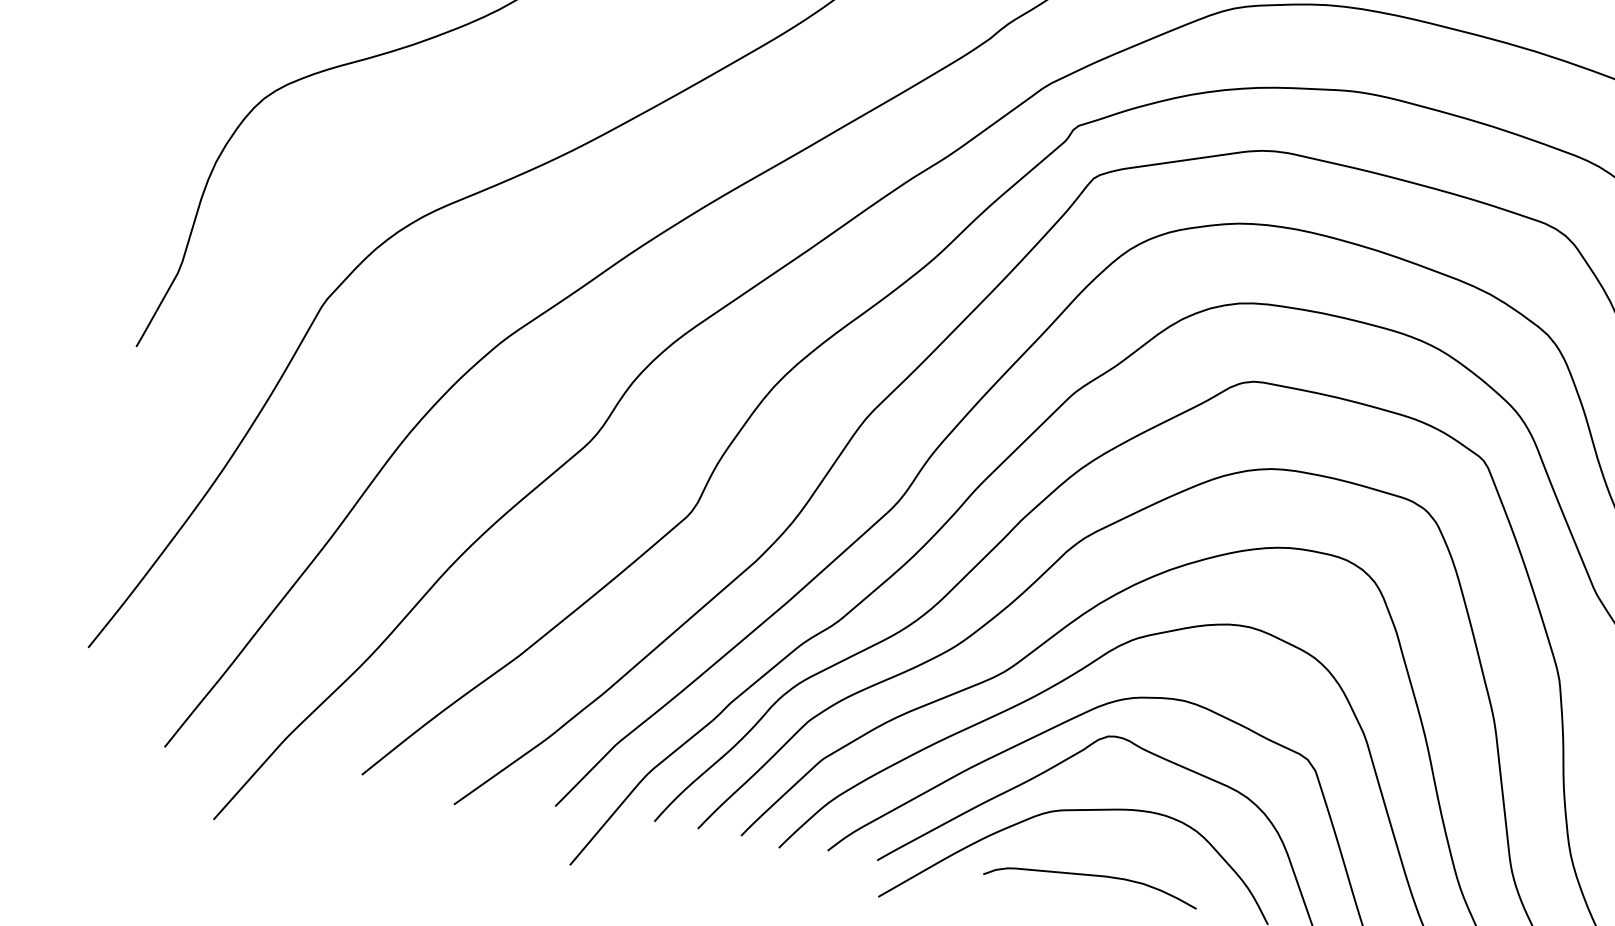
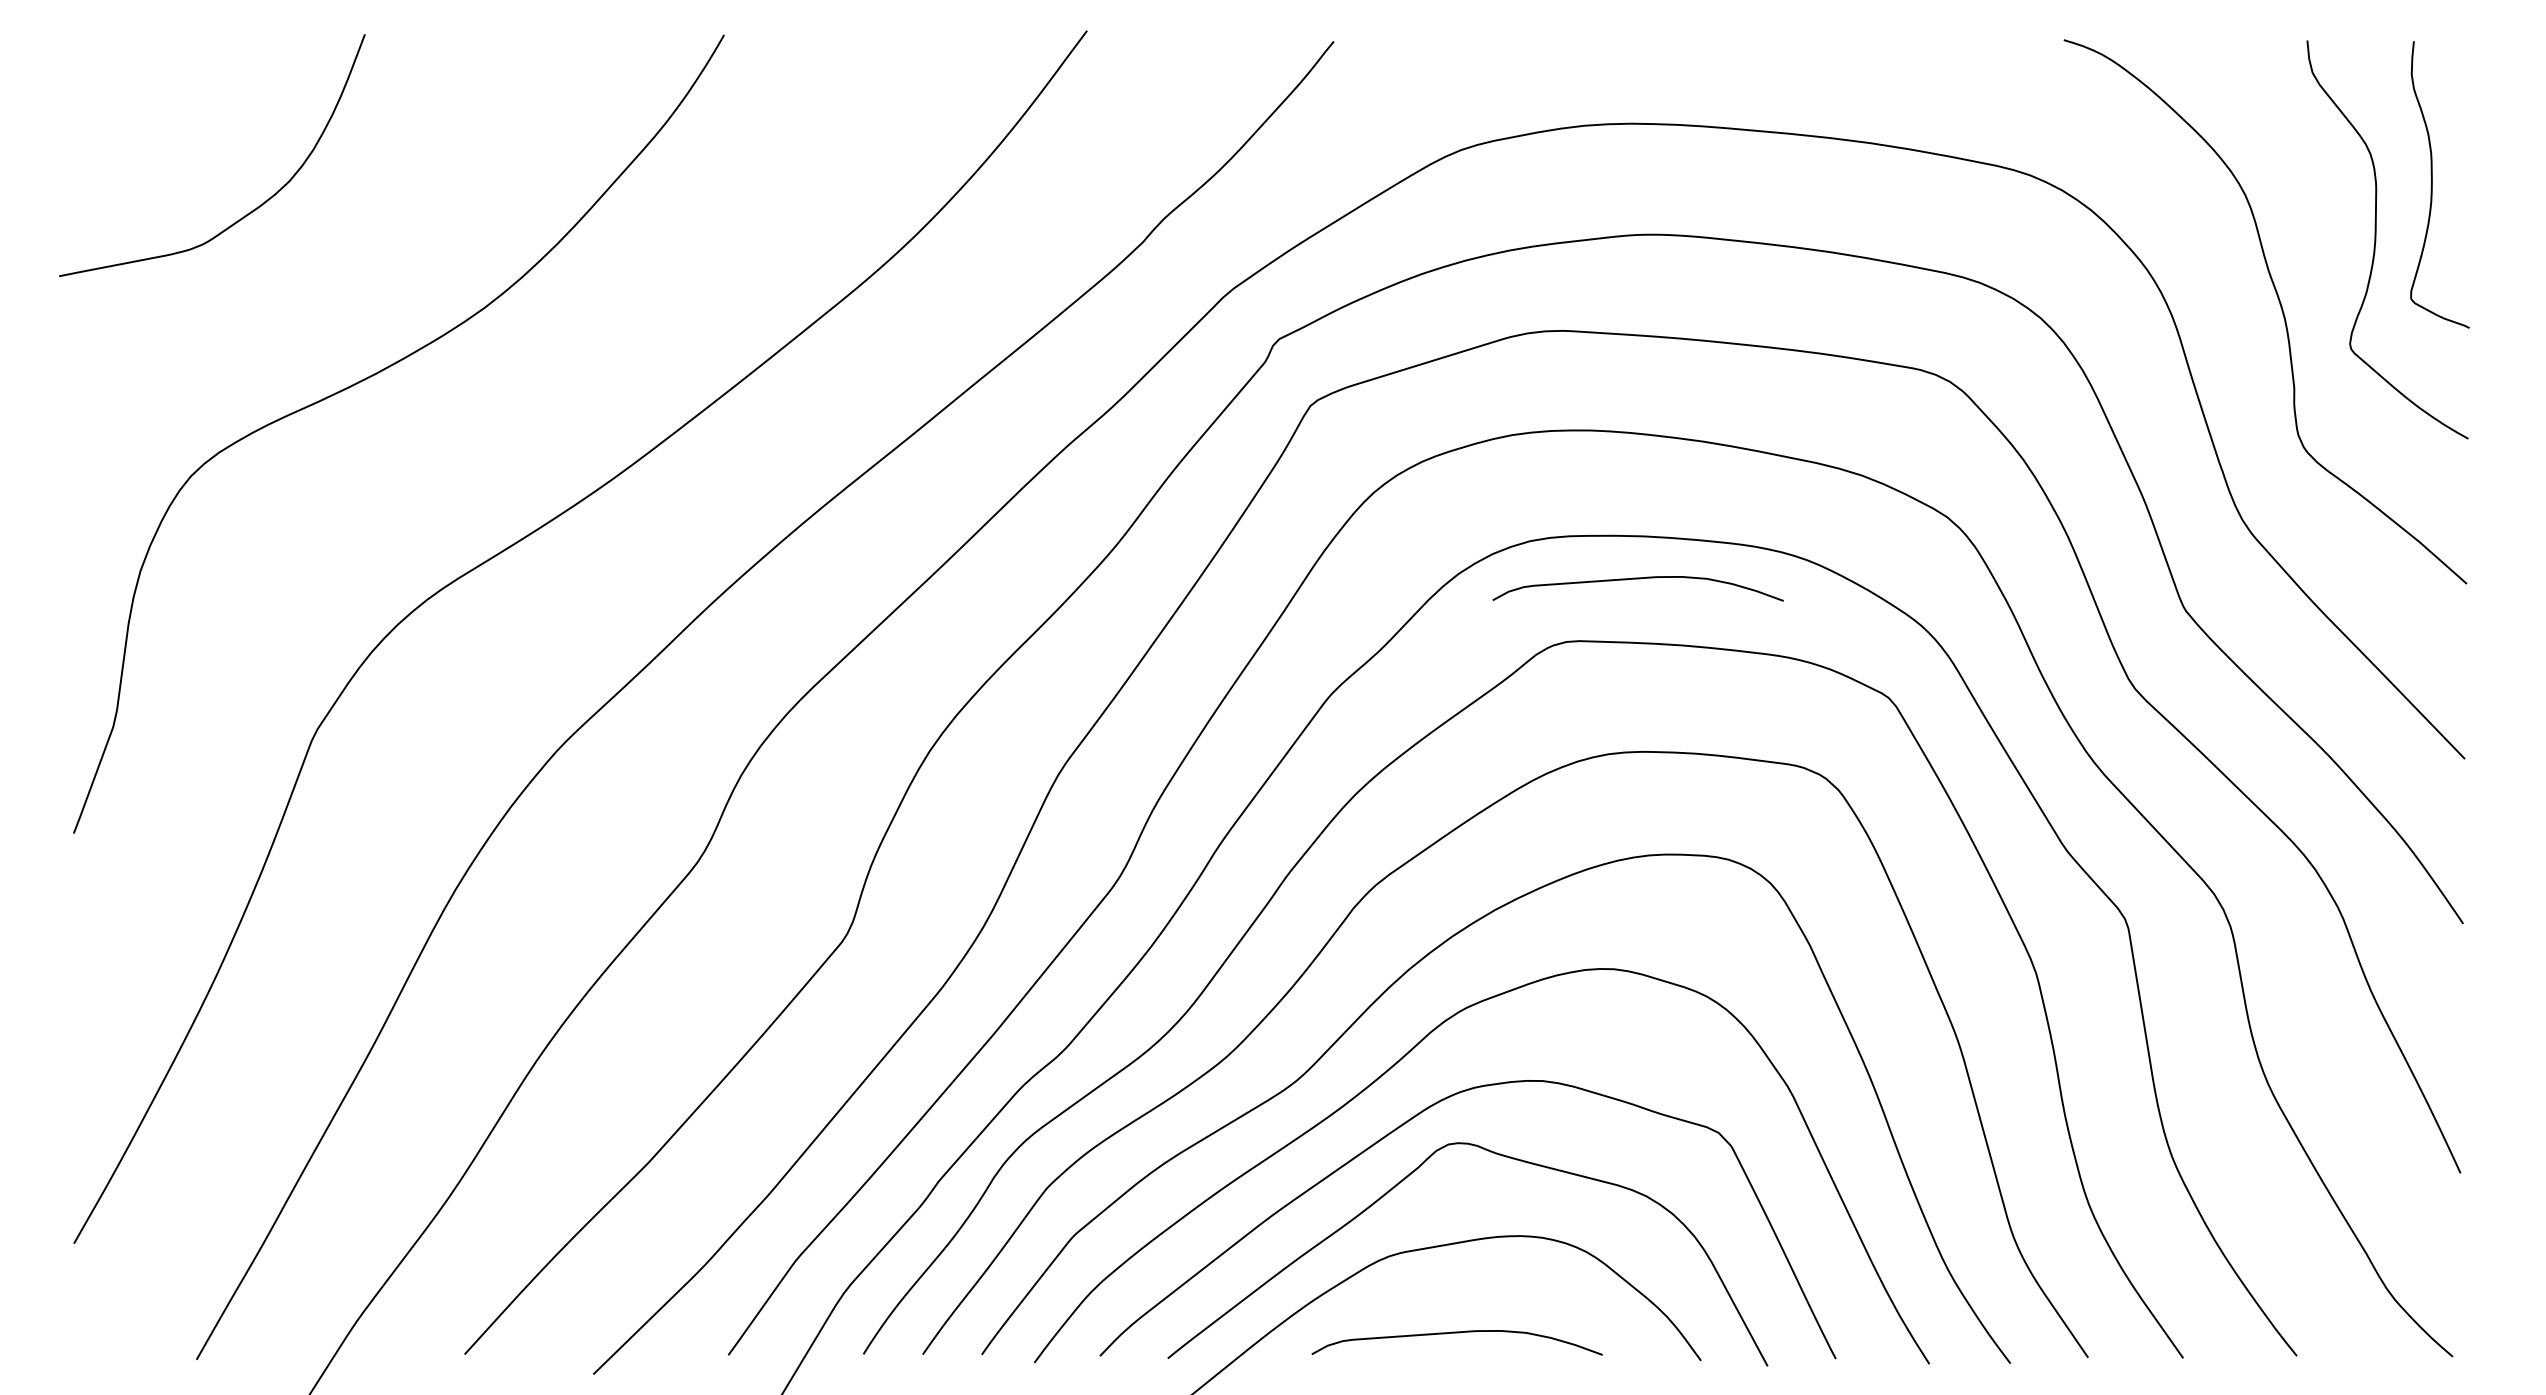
curve: (1313, 344) -> (1637, 579), added

